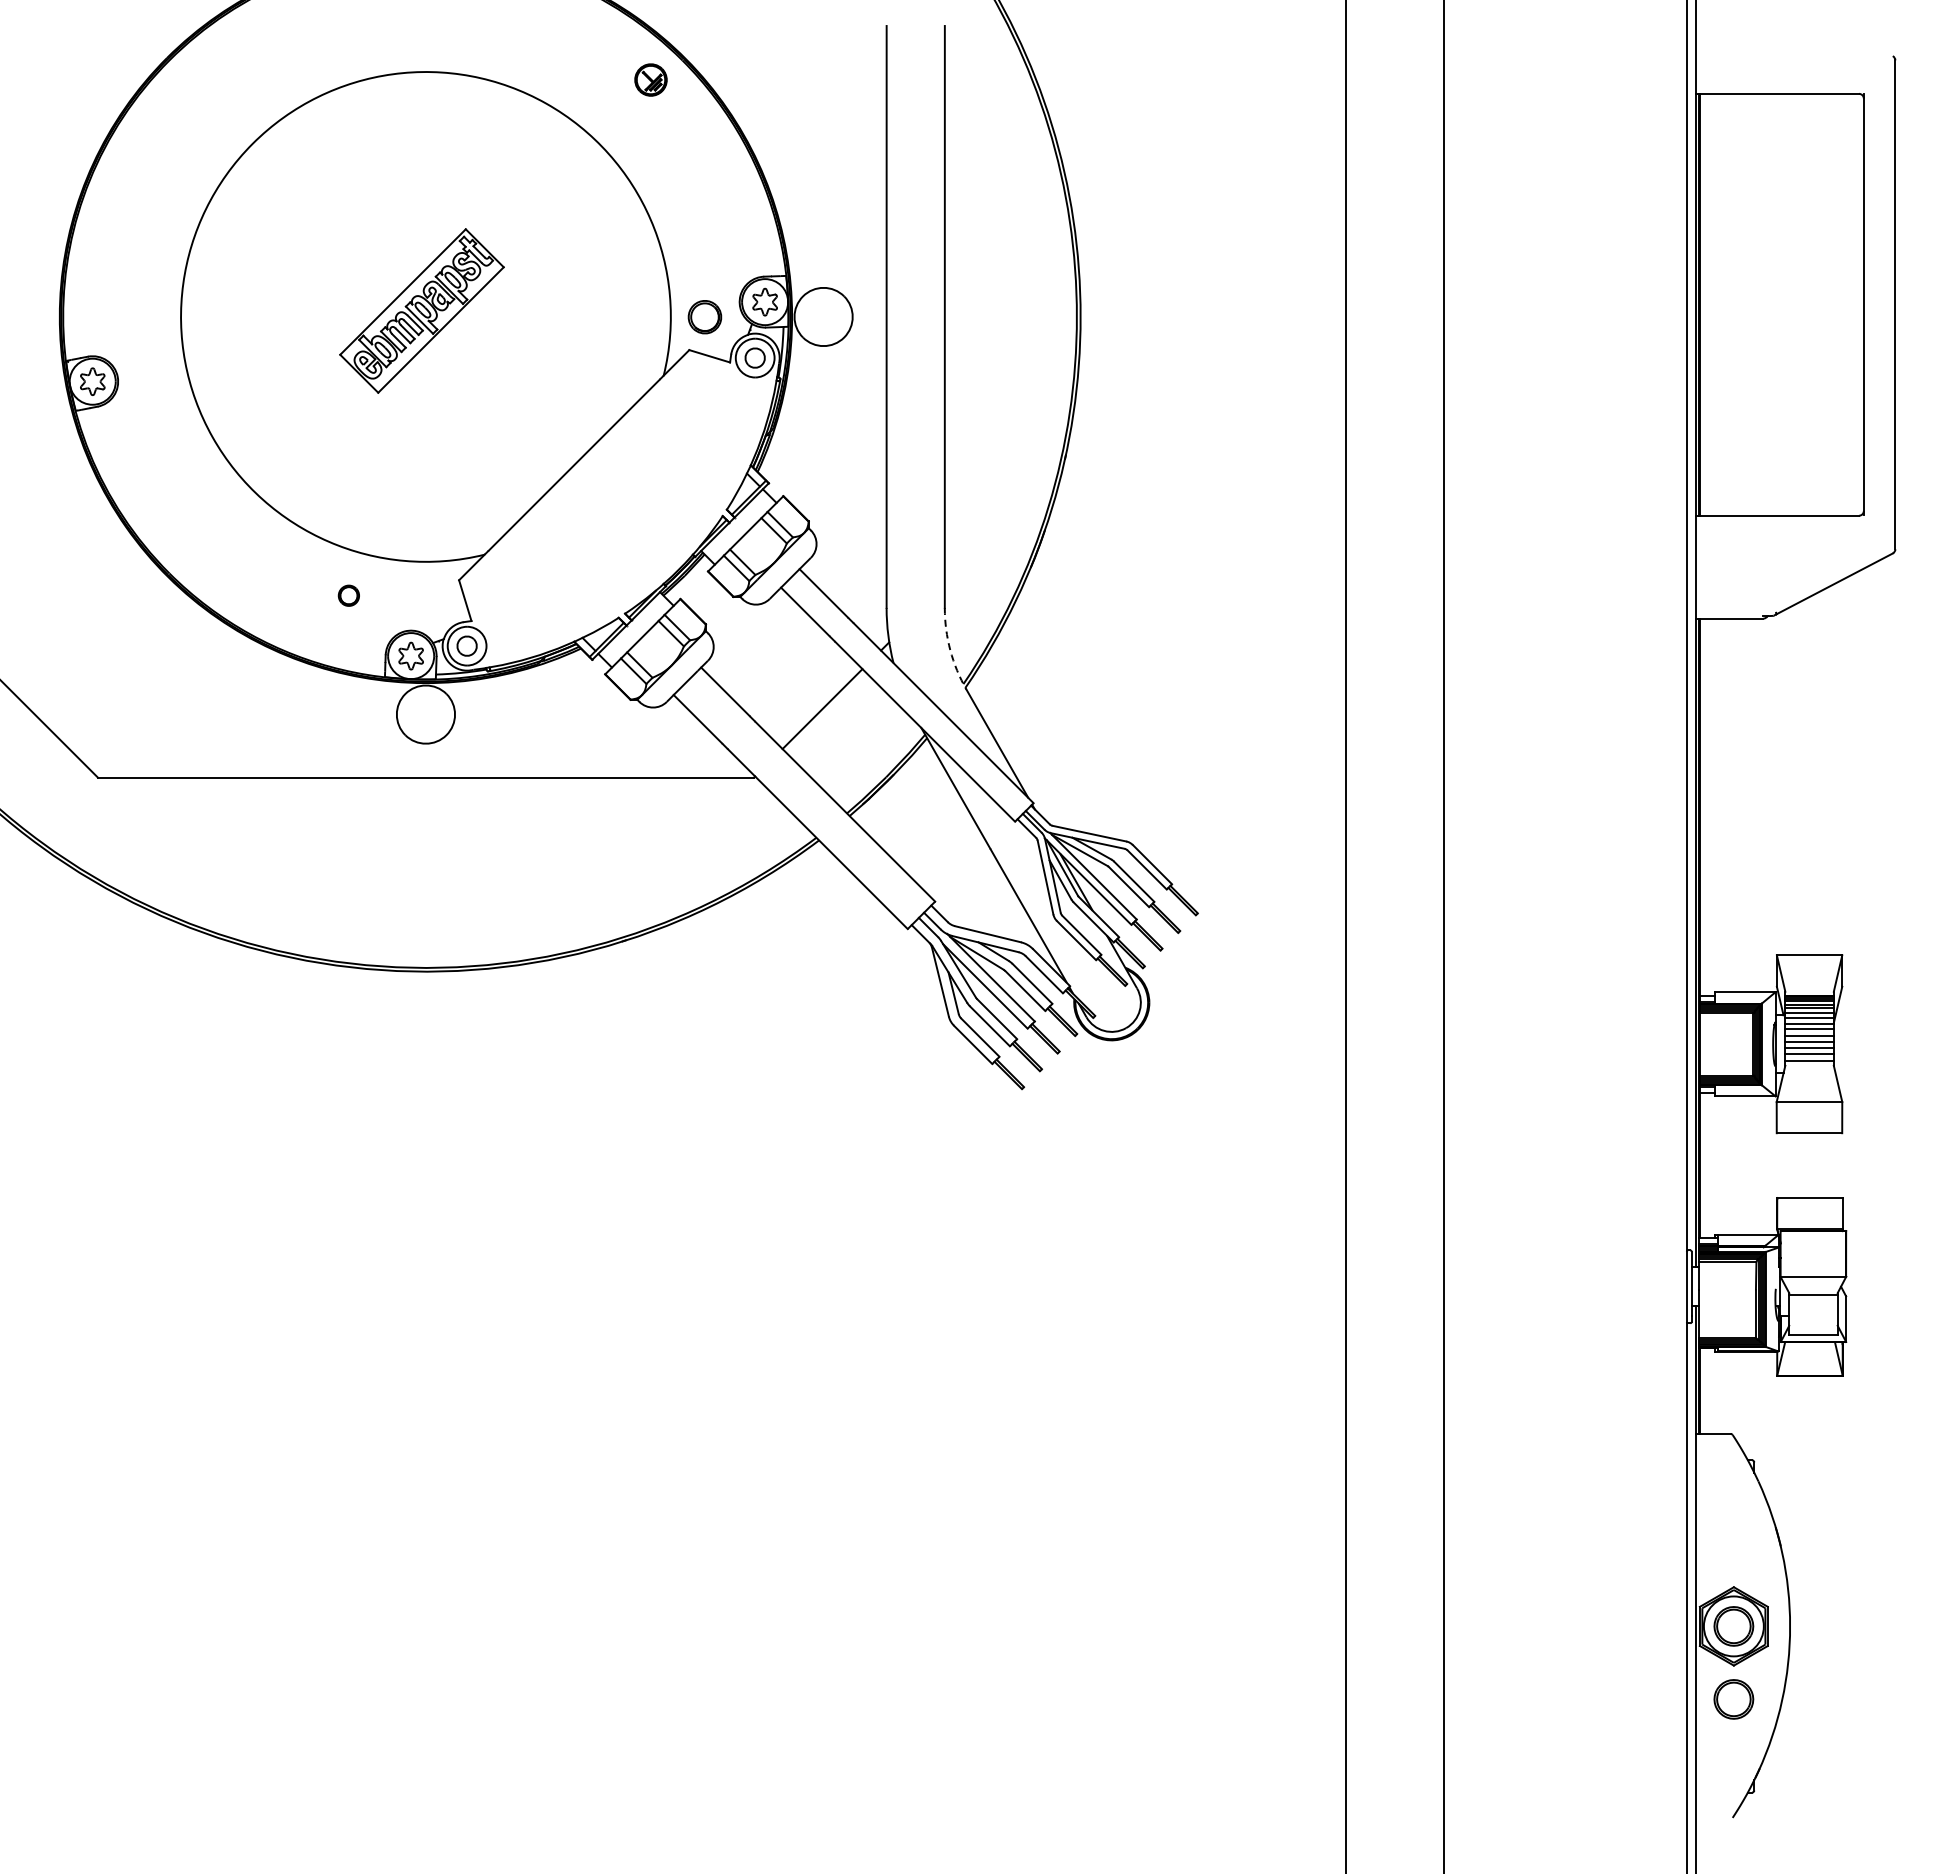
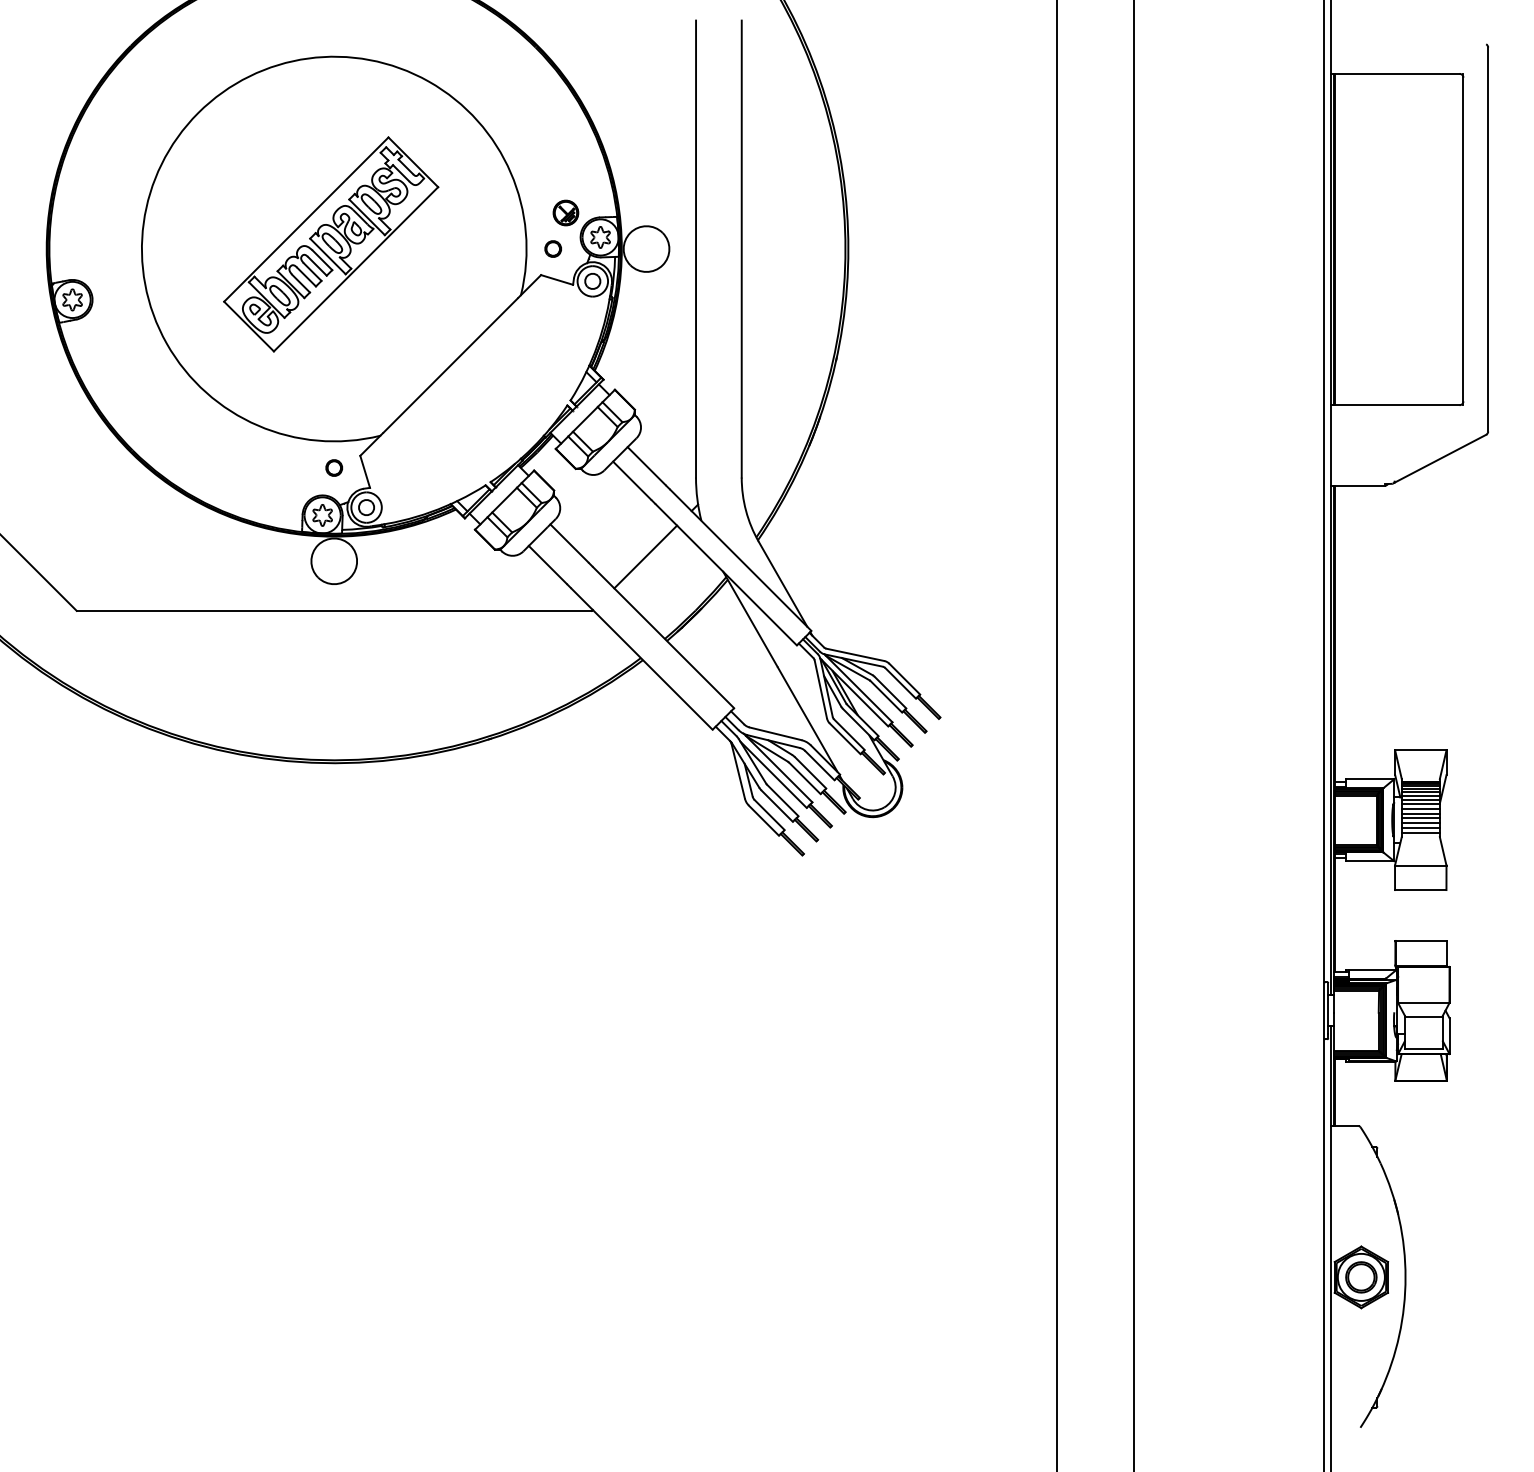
part: (650, 79) -> (565, 212), moved
part: (421, 310) -> (330, 244), size x1.67
part: (704, 316) -> (553, 248), size x0.62
part: (348, 595) -> (333, 467), moved
arc: (950, 650) -> (746, 511), dashed -> solid
part: (1733, 1699) -> (1361, 1334), removed

